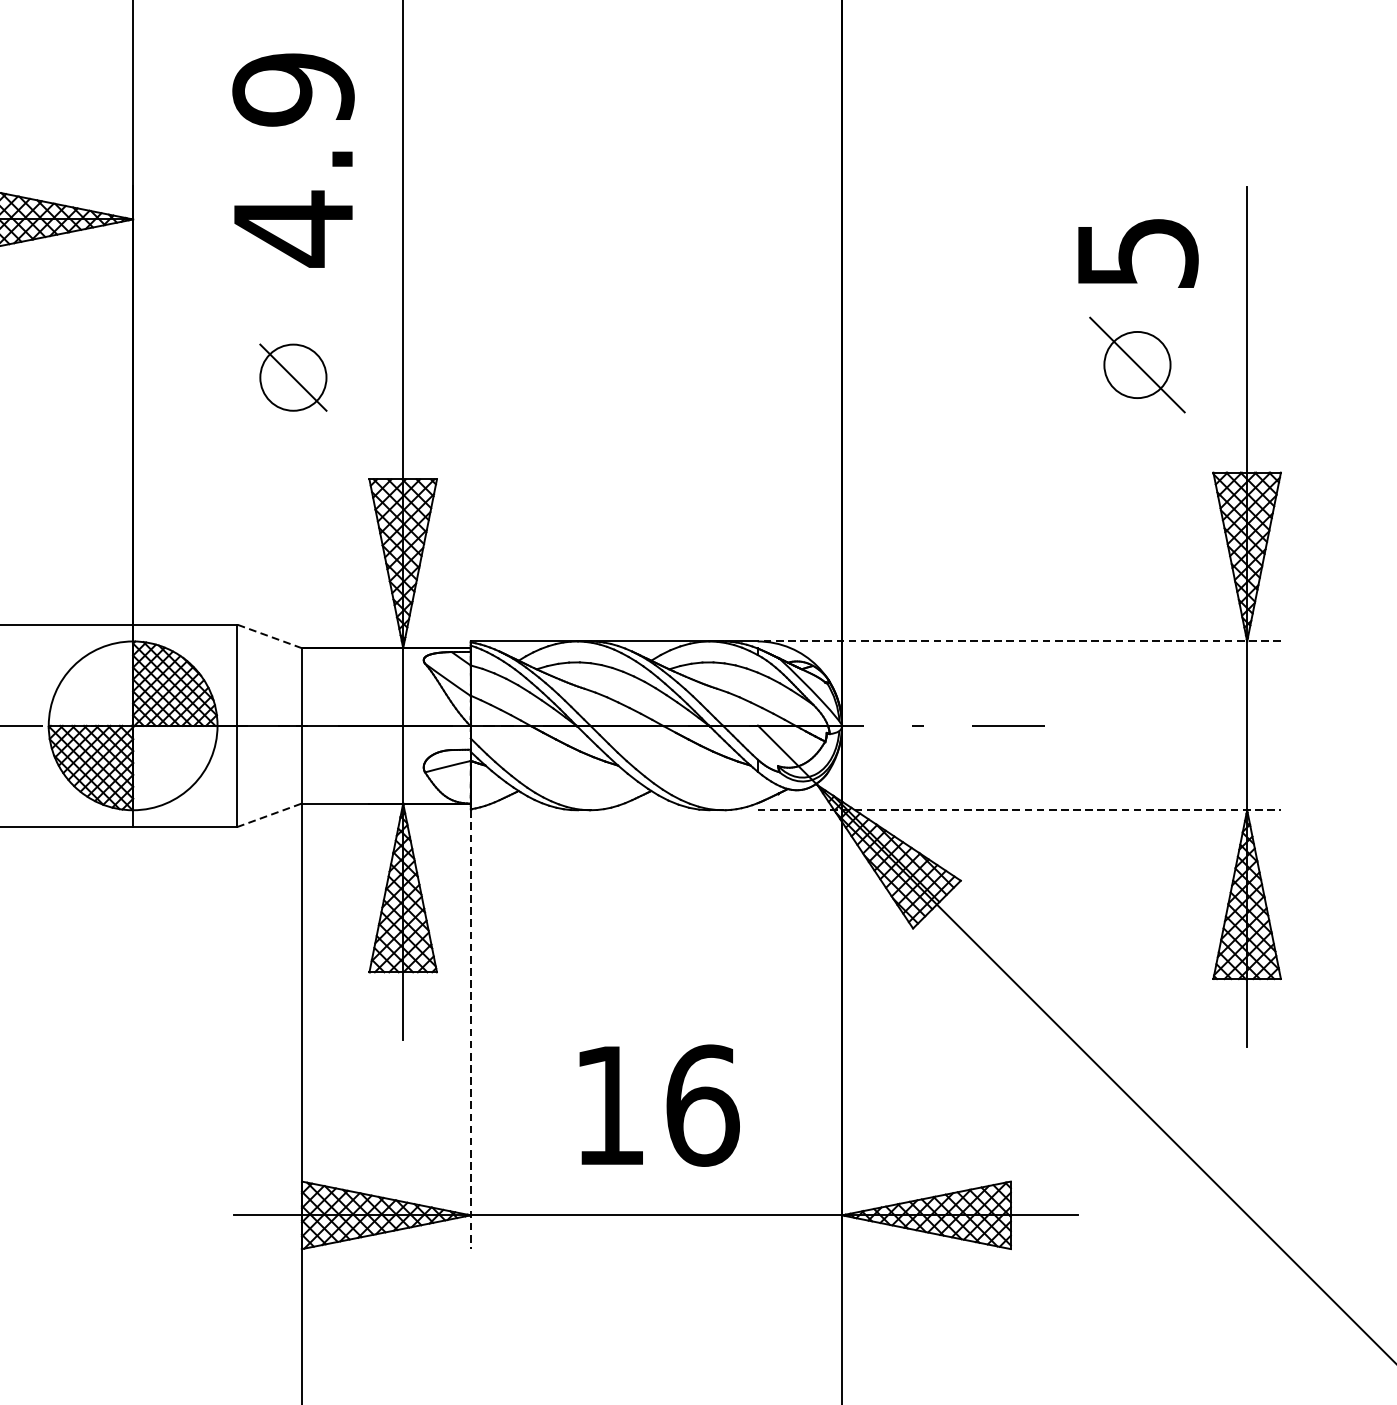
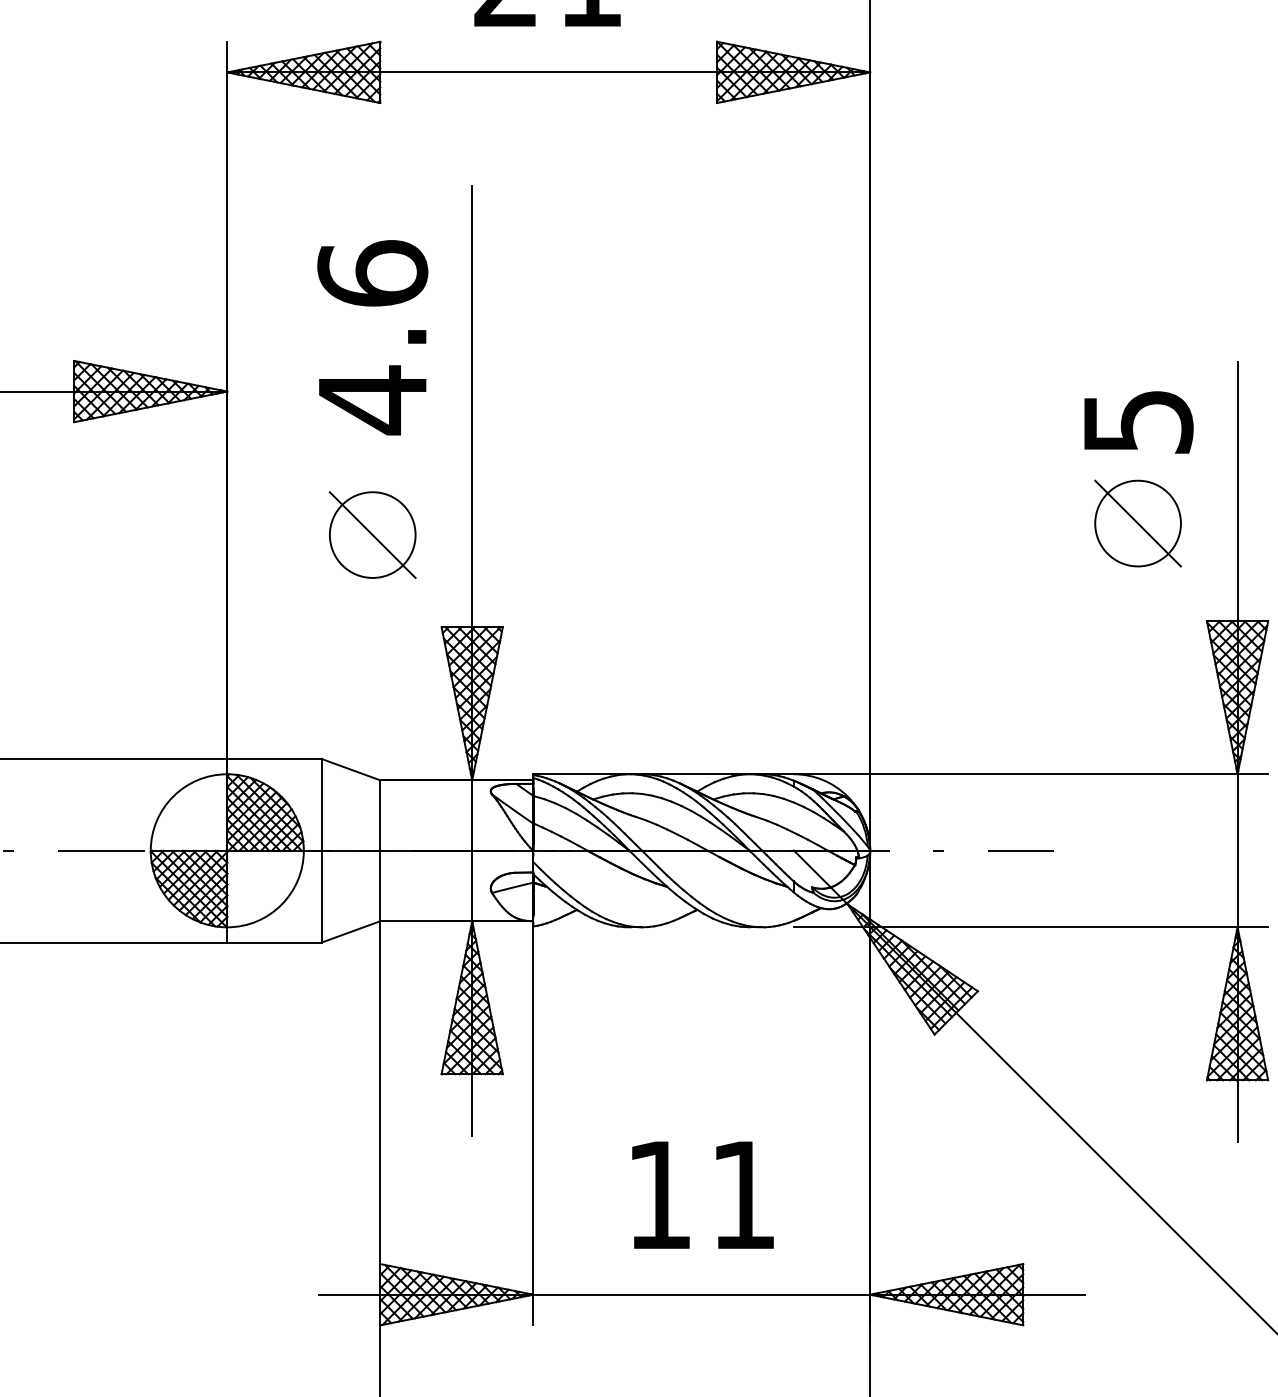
text: (293, 89) -> (372, 273), 4.9 -> 4.6
circle: (1136, 364) -> (1137, 523), size x1.43
part: (293, 377) -> (372, 534), size x1.43
line: (268, 636) -> (350, 769), dashed -> solid
line: (1018, 641) -> (1030, 774), dashed -> solid
line: (1019, 810) -> (1031, 927), dashed -> solid
line: (270, 814) -> (351, 931), dashed -> solid
line: (470, 1029) -> (533, 1126), dashed -> solid
text: (703, 1104) -> (744, 1194), 16 -> 11

